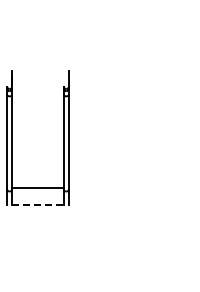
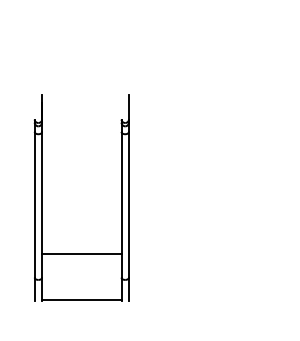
line: (37, 187) -> (81, 253), moved
line: (38, 204) -> (82, 299), dashed -> solid

